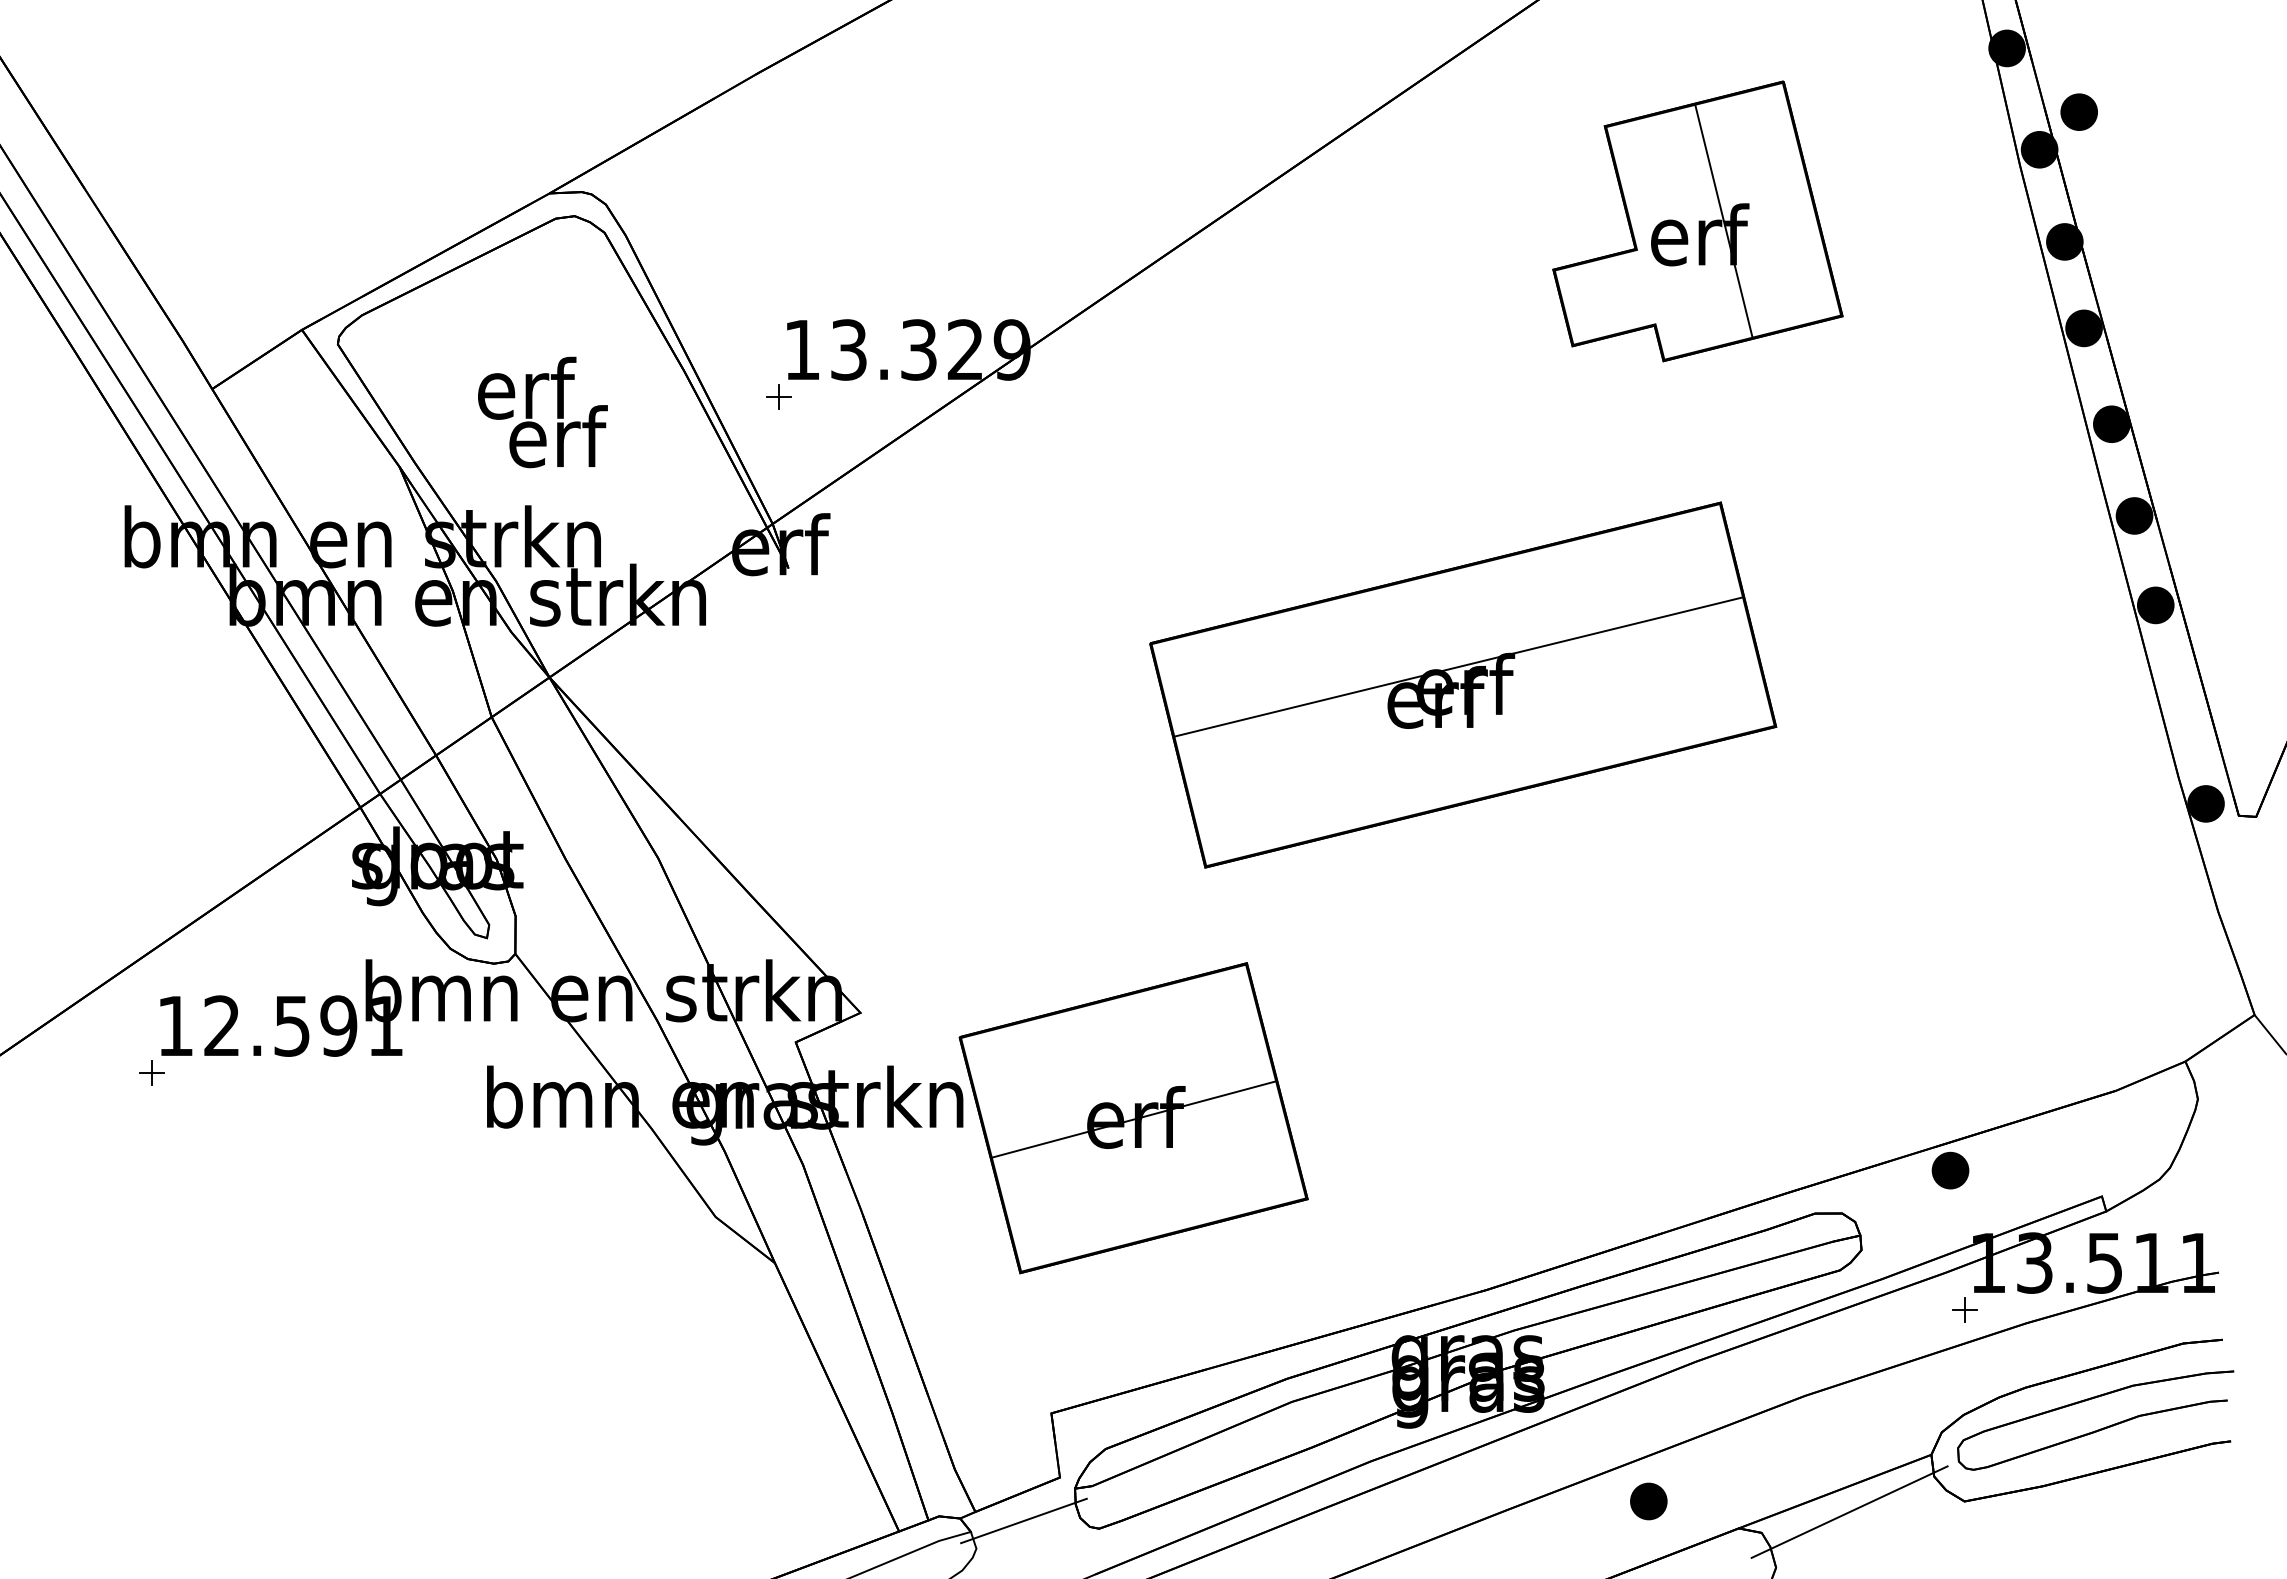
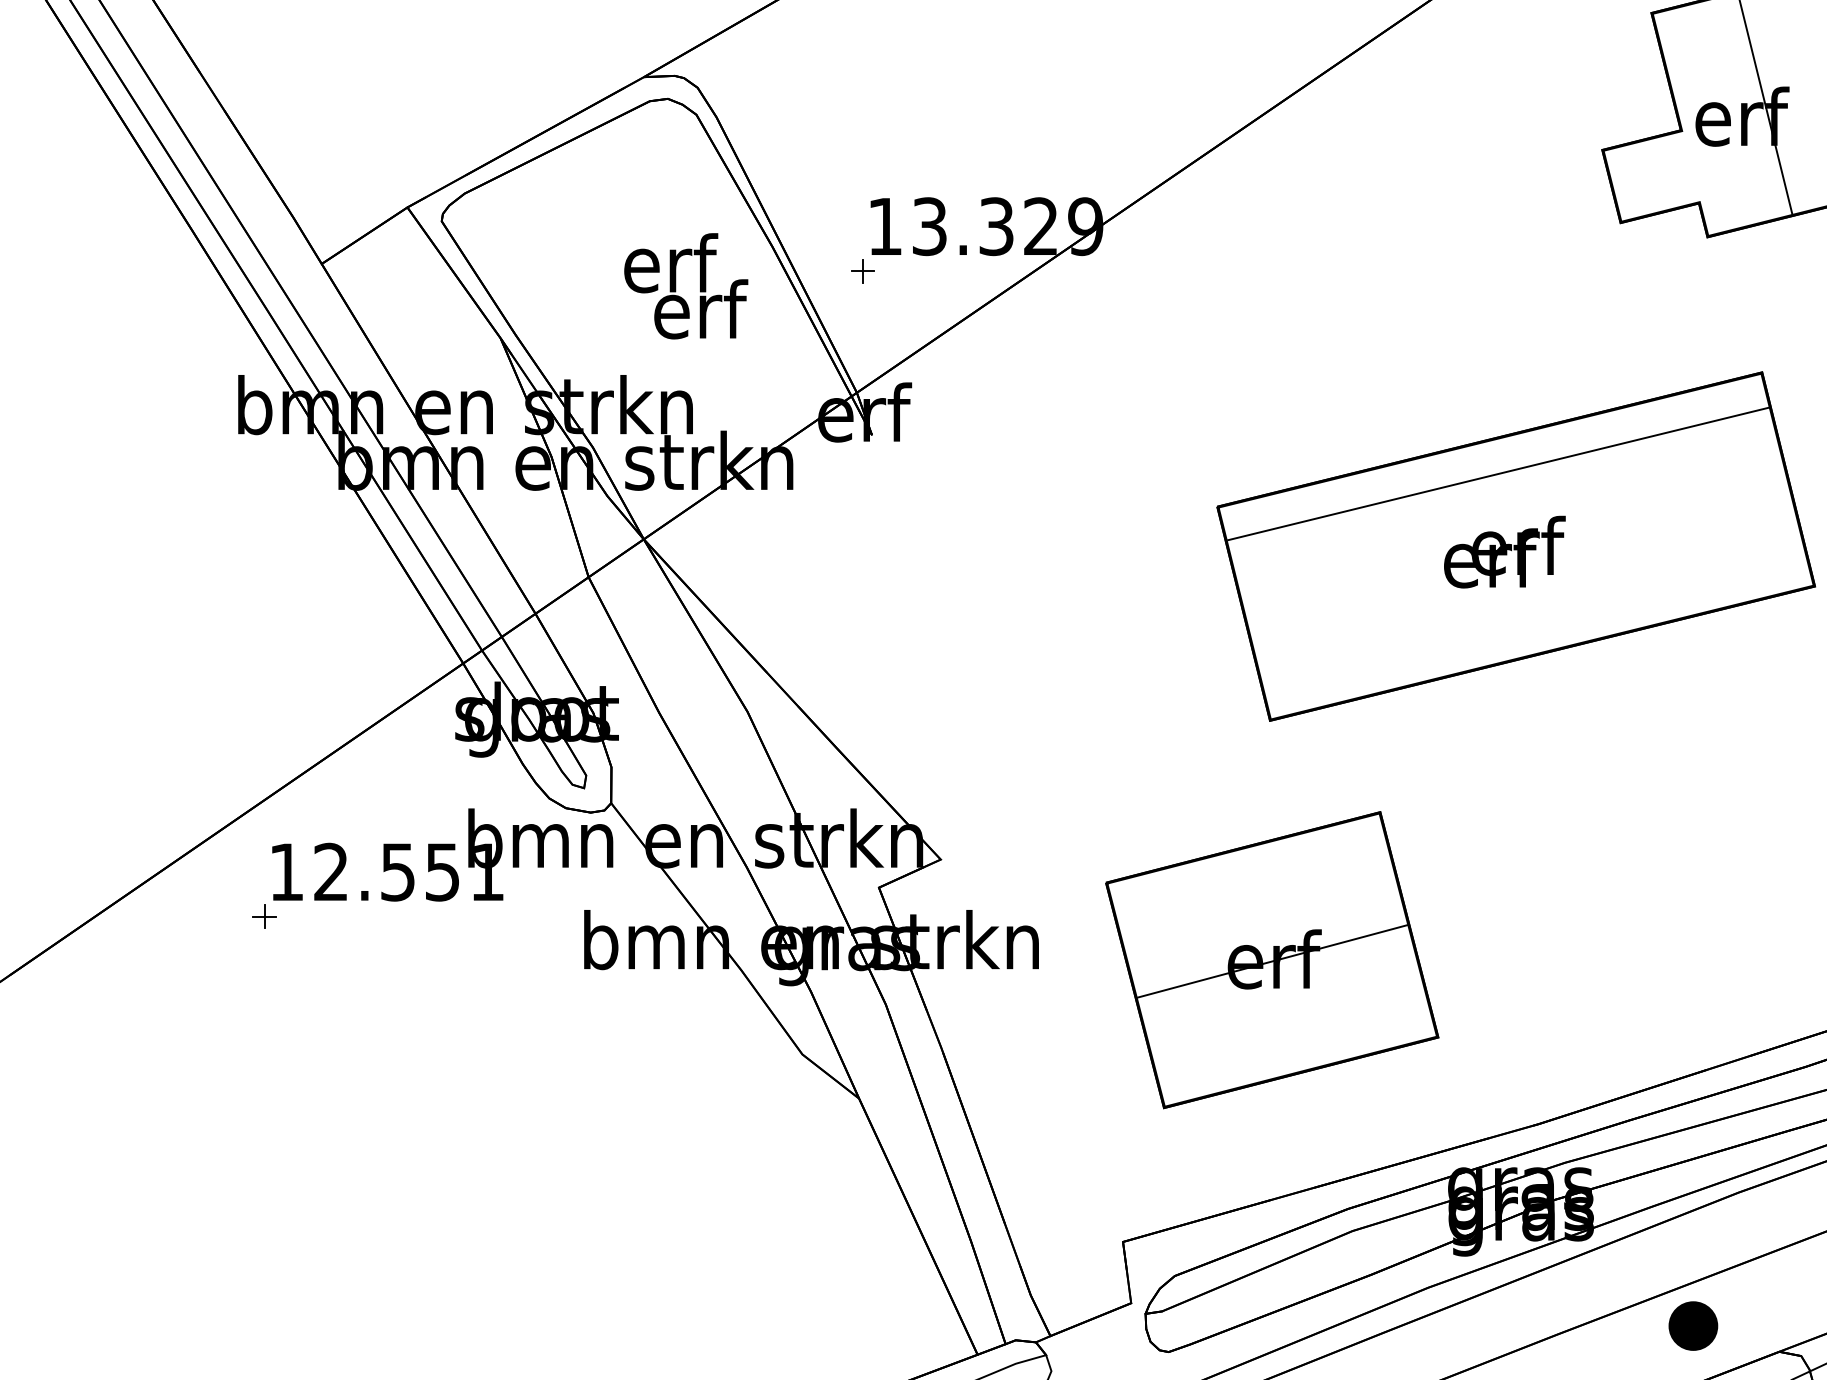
text: (542, 412) -> (685, 286), moved
line: (1458, 666) -> (1498, 473), moved
text: (338, 1025) -> (442, 871), 12.591 -> 12.551
part: (1133, 1118) -> (1272, 960), moved
part: (1648, 1501) -> (1693, 1326), size x1.4
line: (1023, 1520) -> (1096, 1344), removed

